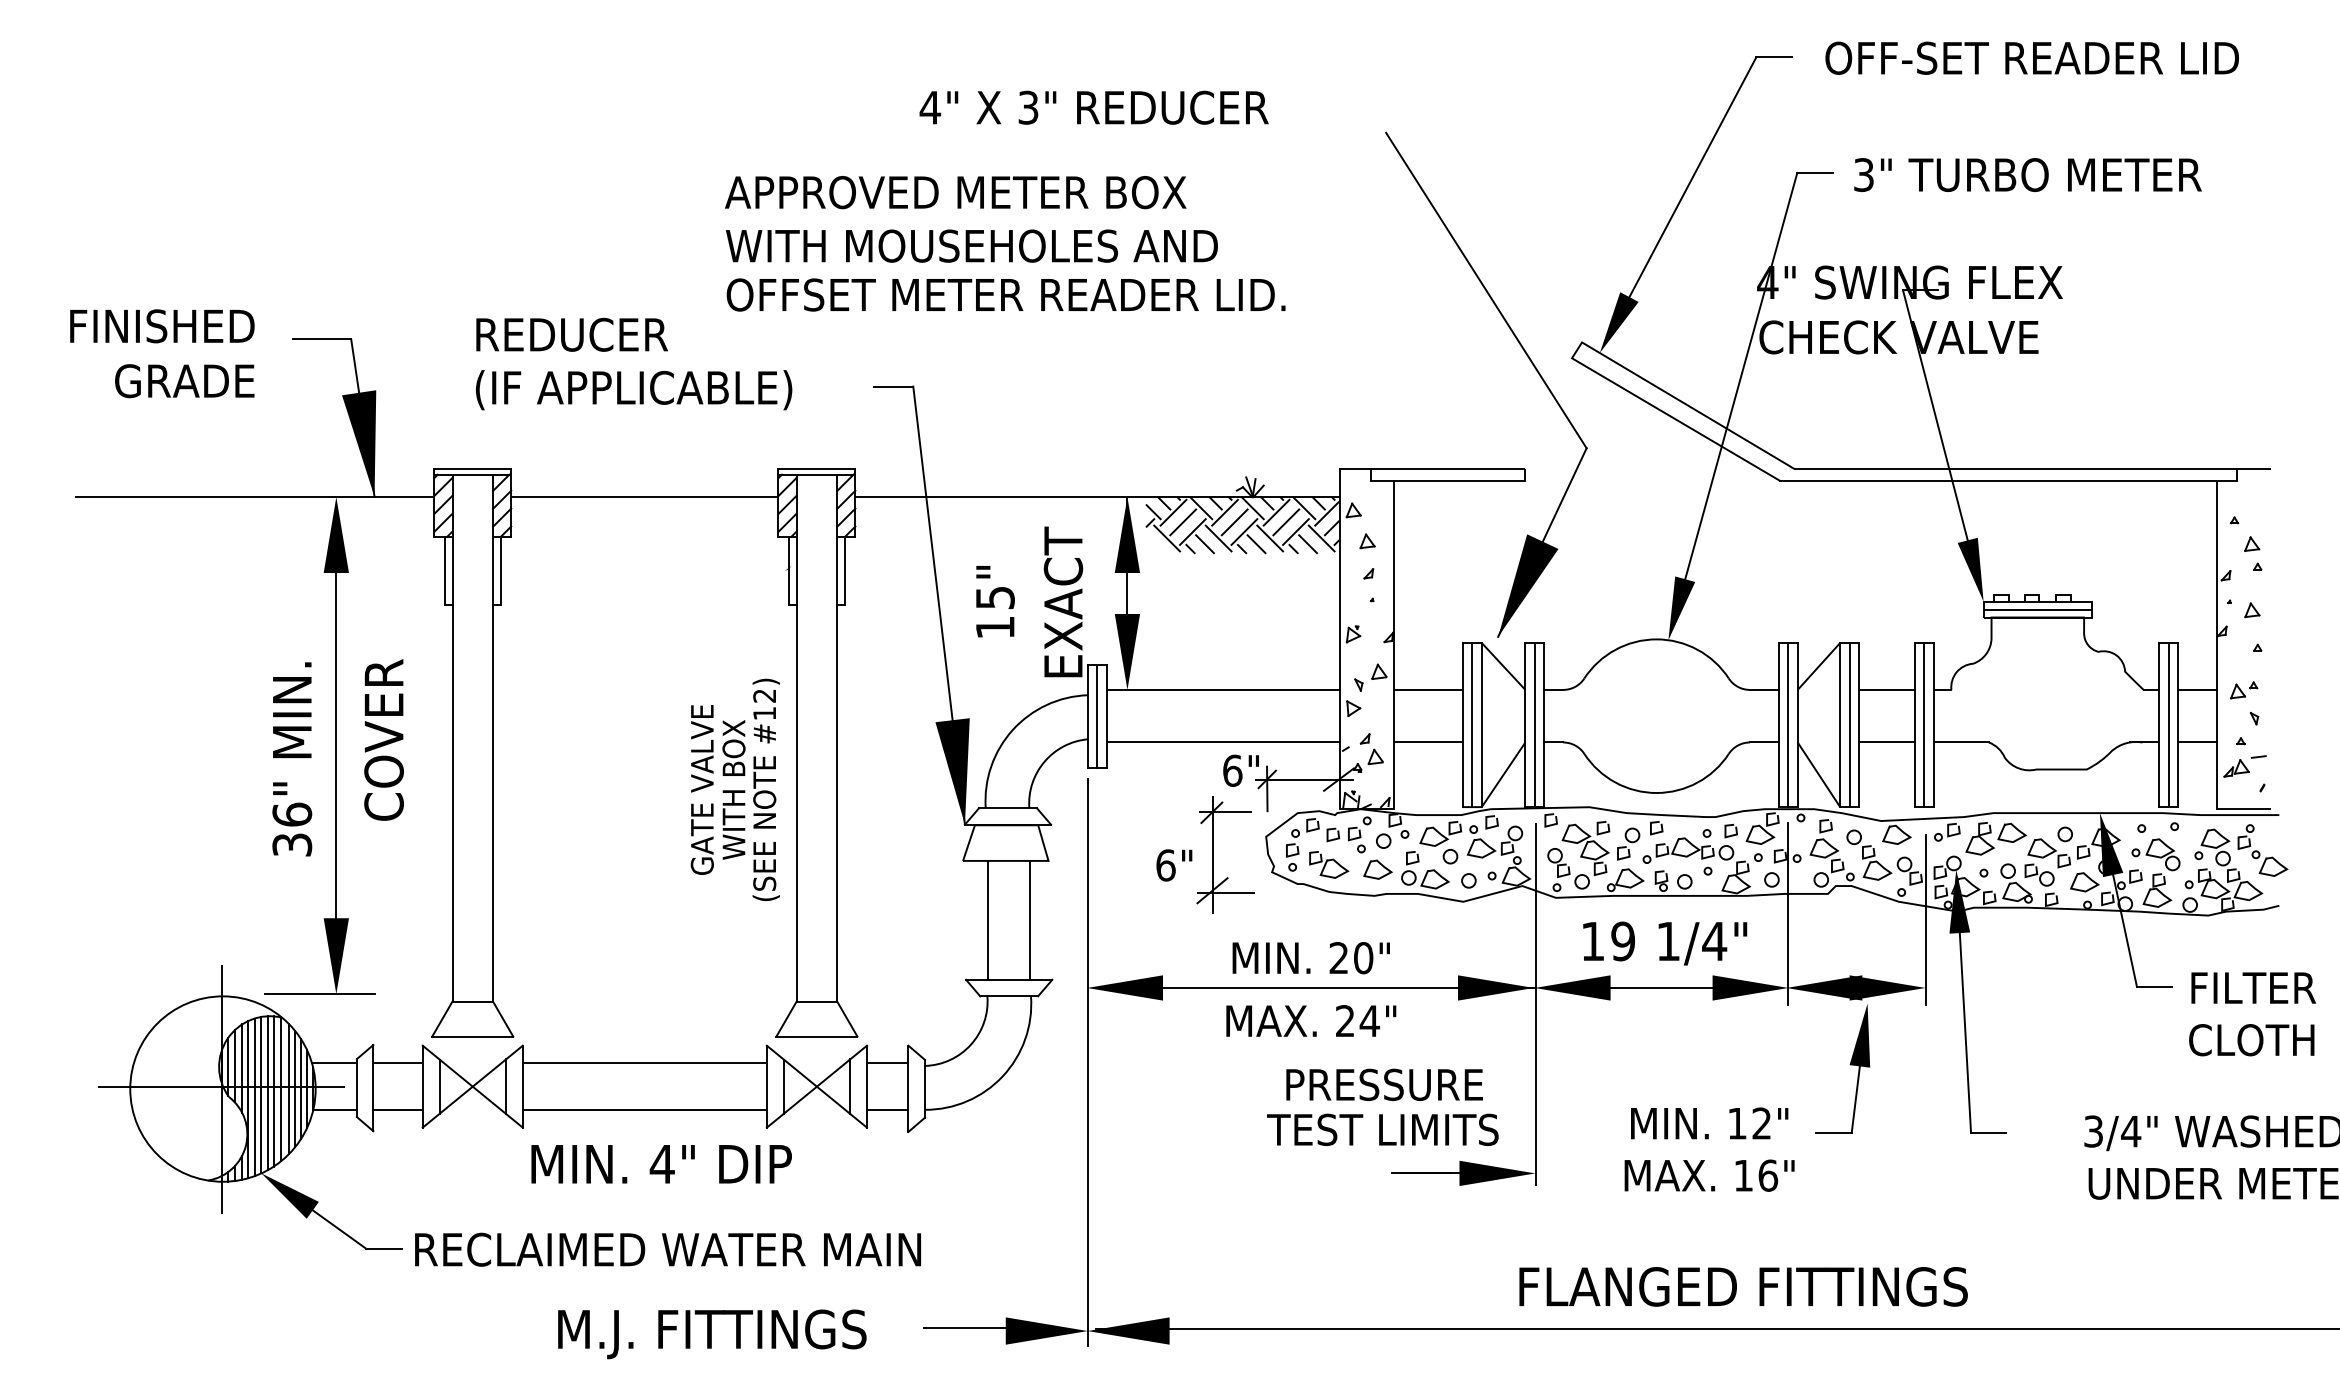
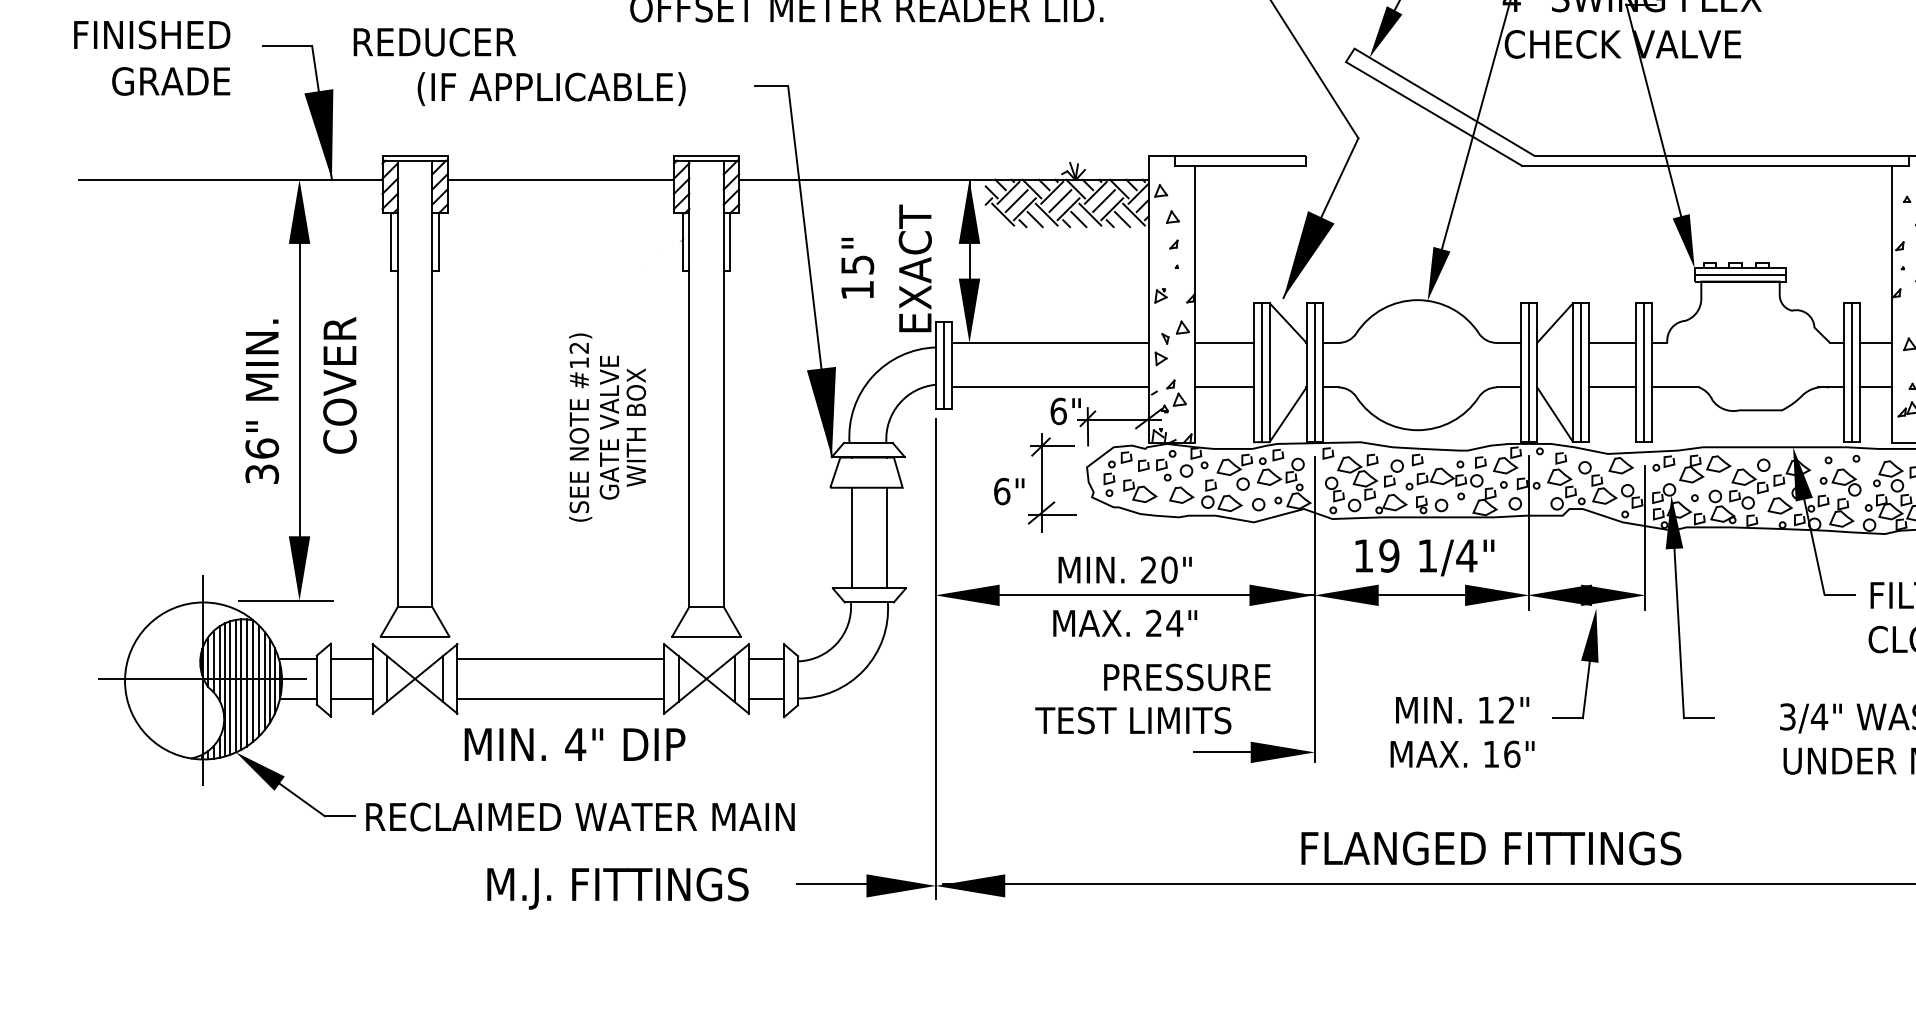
text: (571, 334) -> (434, 41), moved
text: (765, 789) -> (579, 427), moved
text: (1382, 1129) -> (1133, 720), moved

